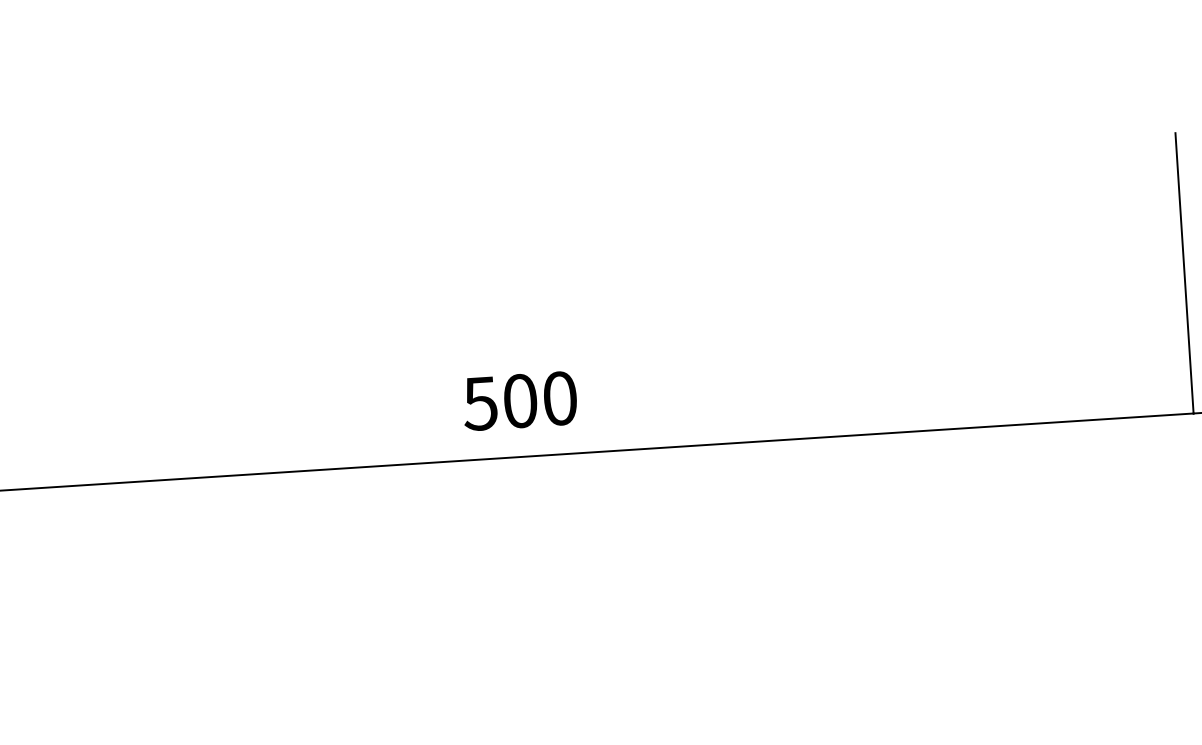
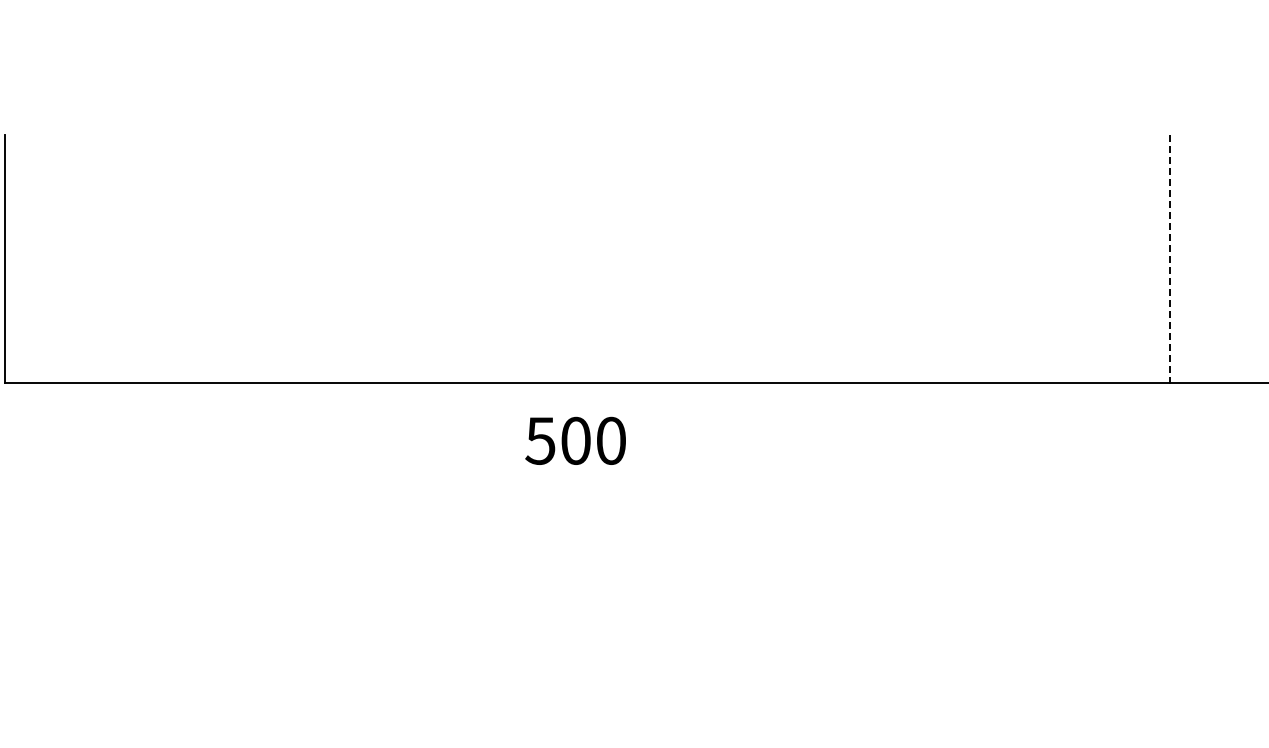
line: (1184, 273) -> (1170, 259), solid -> dashed
text: (519, 400) -> (575, 440), moved

